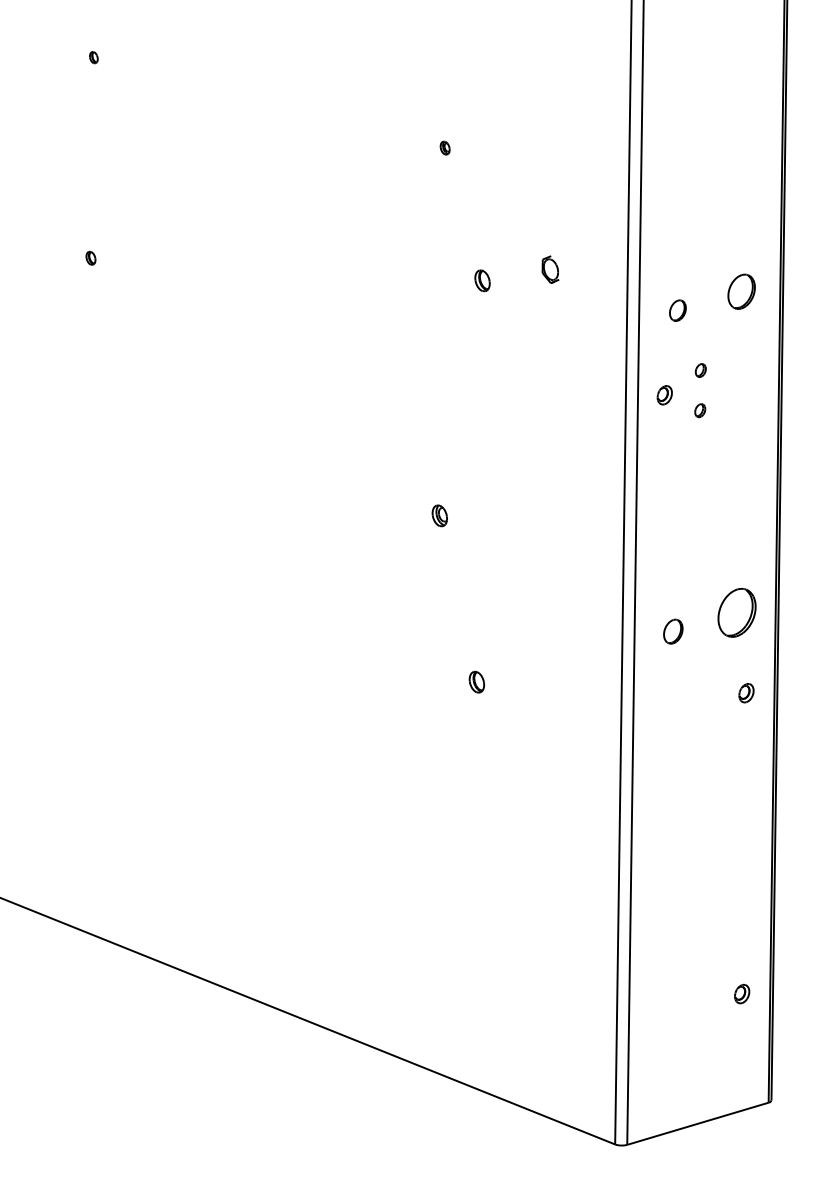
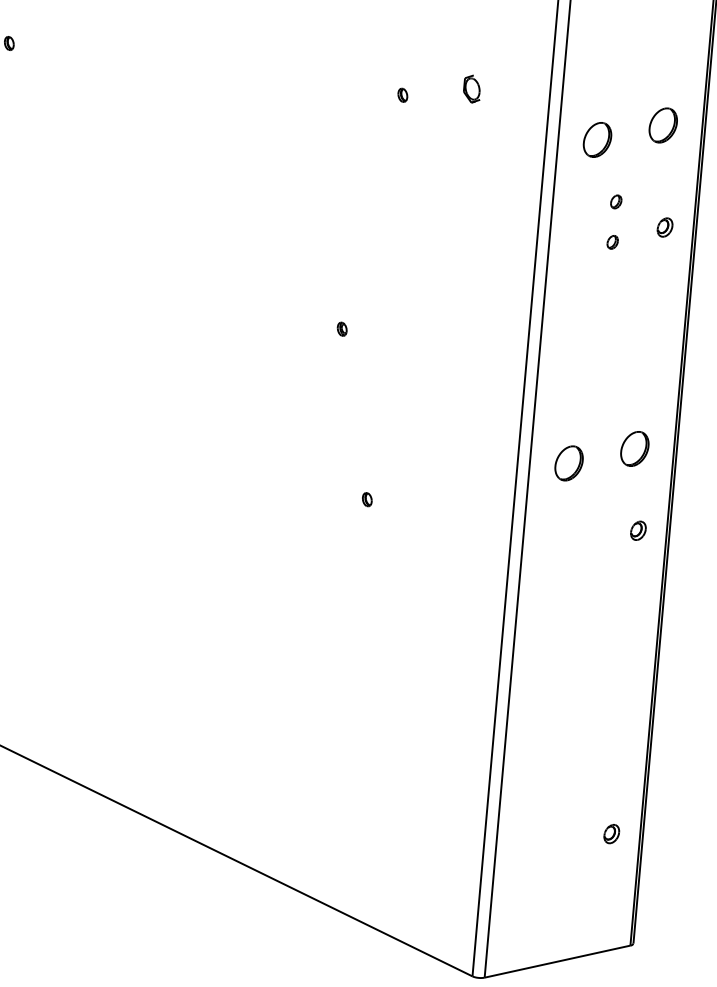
part: (482, 280) -> (402, 94), size x0.62
part: (677, 310) -> (597, 139), size x1.67
part: (664, 395) -> (664, 227), moved
part: (439, 515) -> (341, 328), size x0.62
part: (736, 612) -> (634, 448), size x0.71
part: (673, 631) -> (569, 463), size x1.43
part: (476, 681) -> (366, 499), size x0.62

